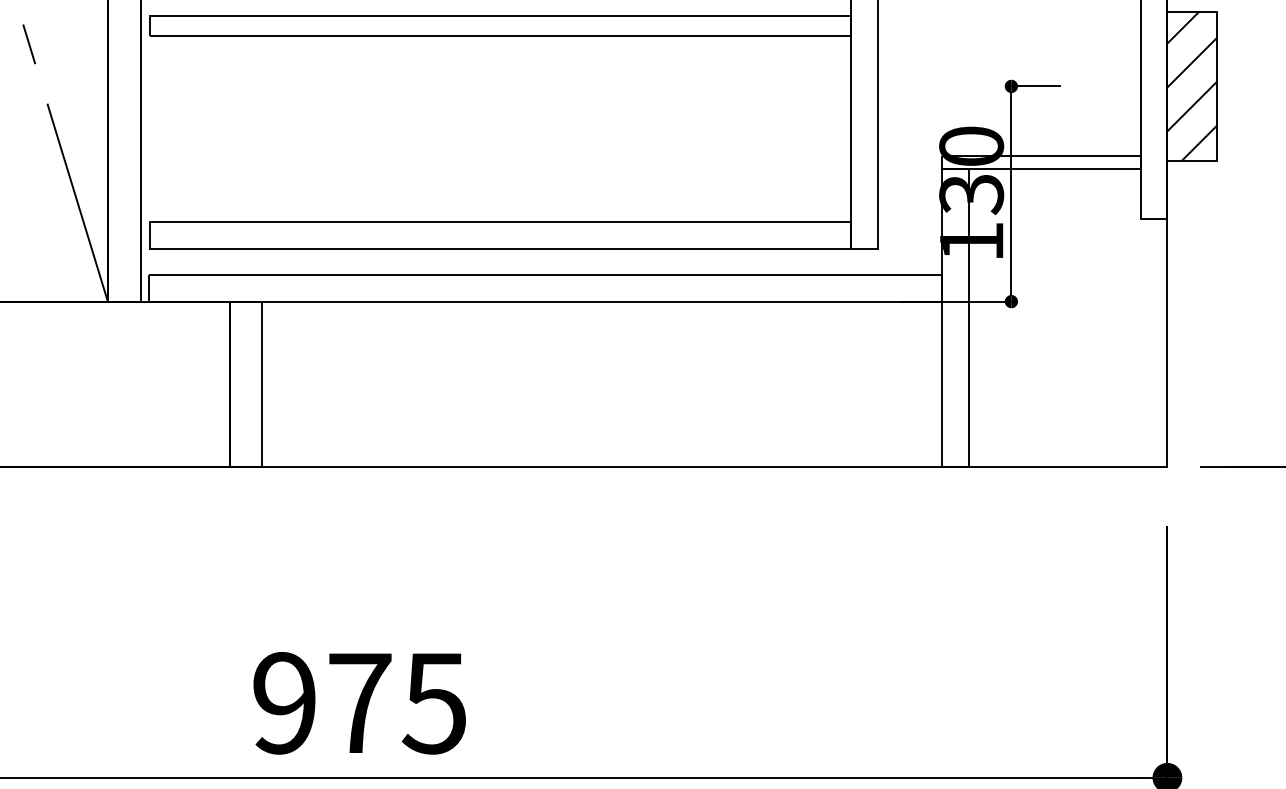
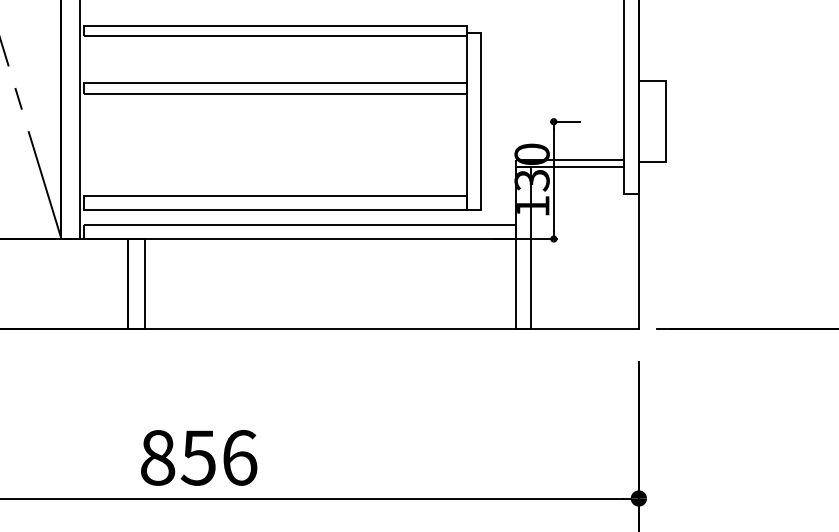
hatch: (1190, 85) -> (651, 121), removed
text: (359, 702) -> (198, 457), 975 -> 856

